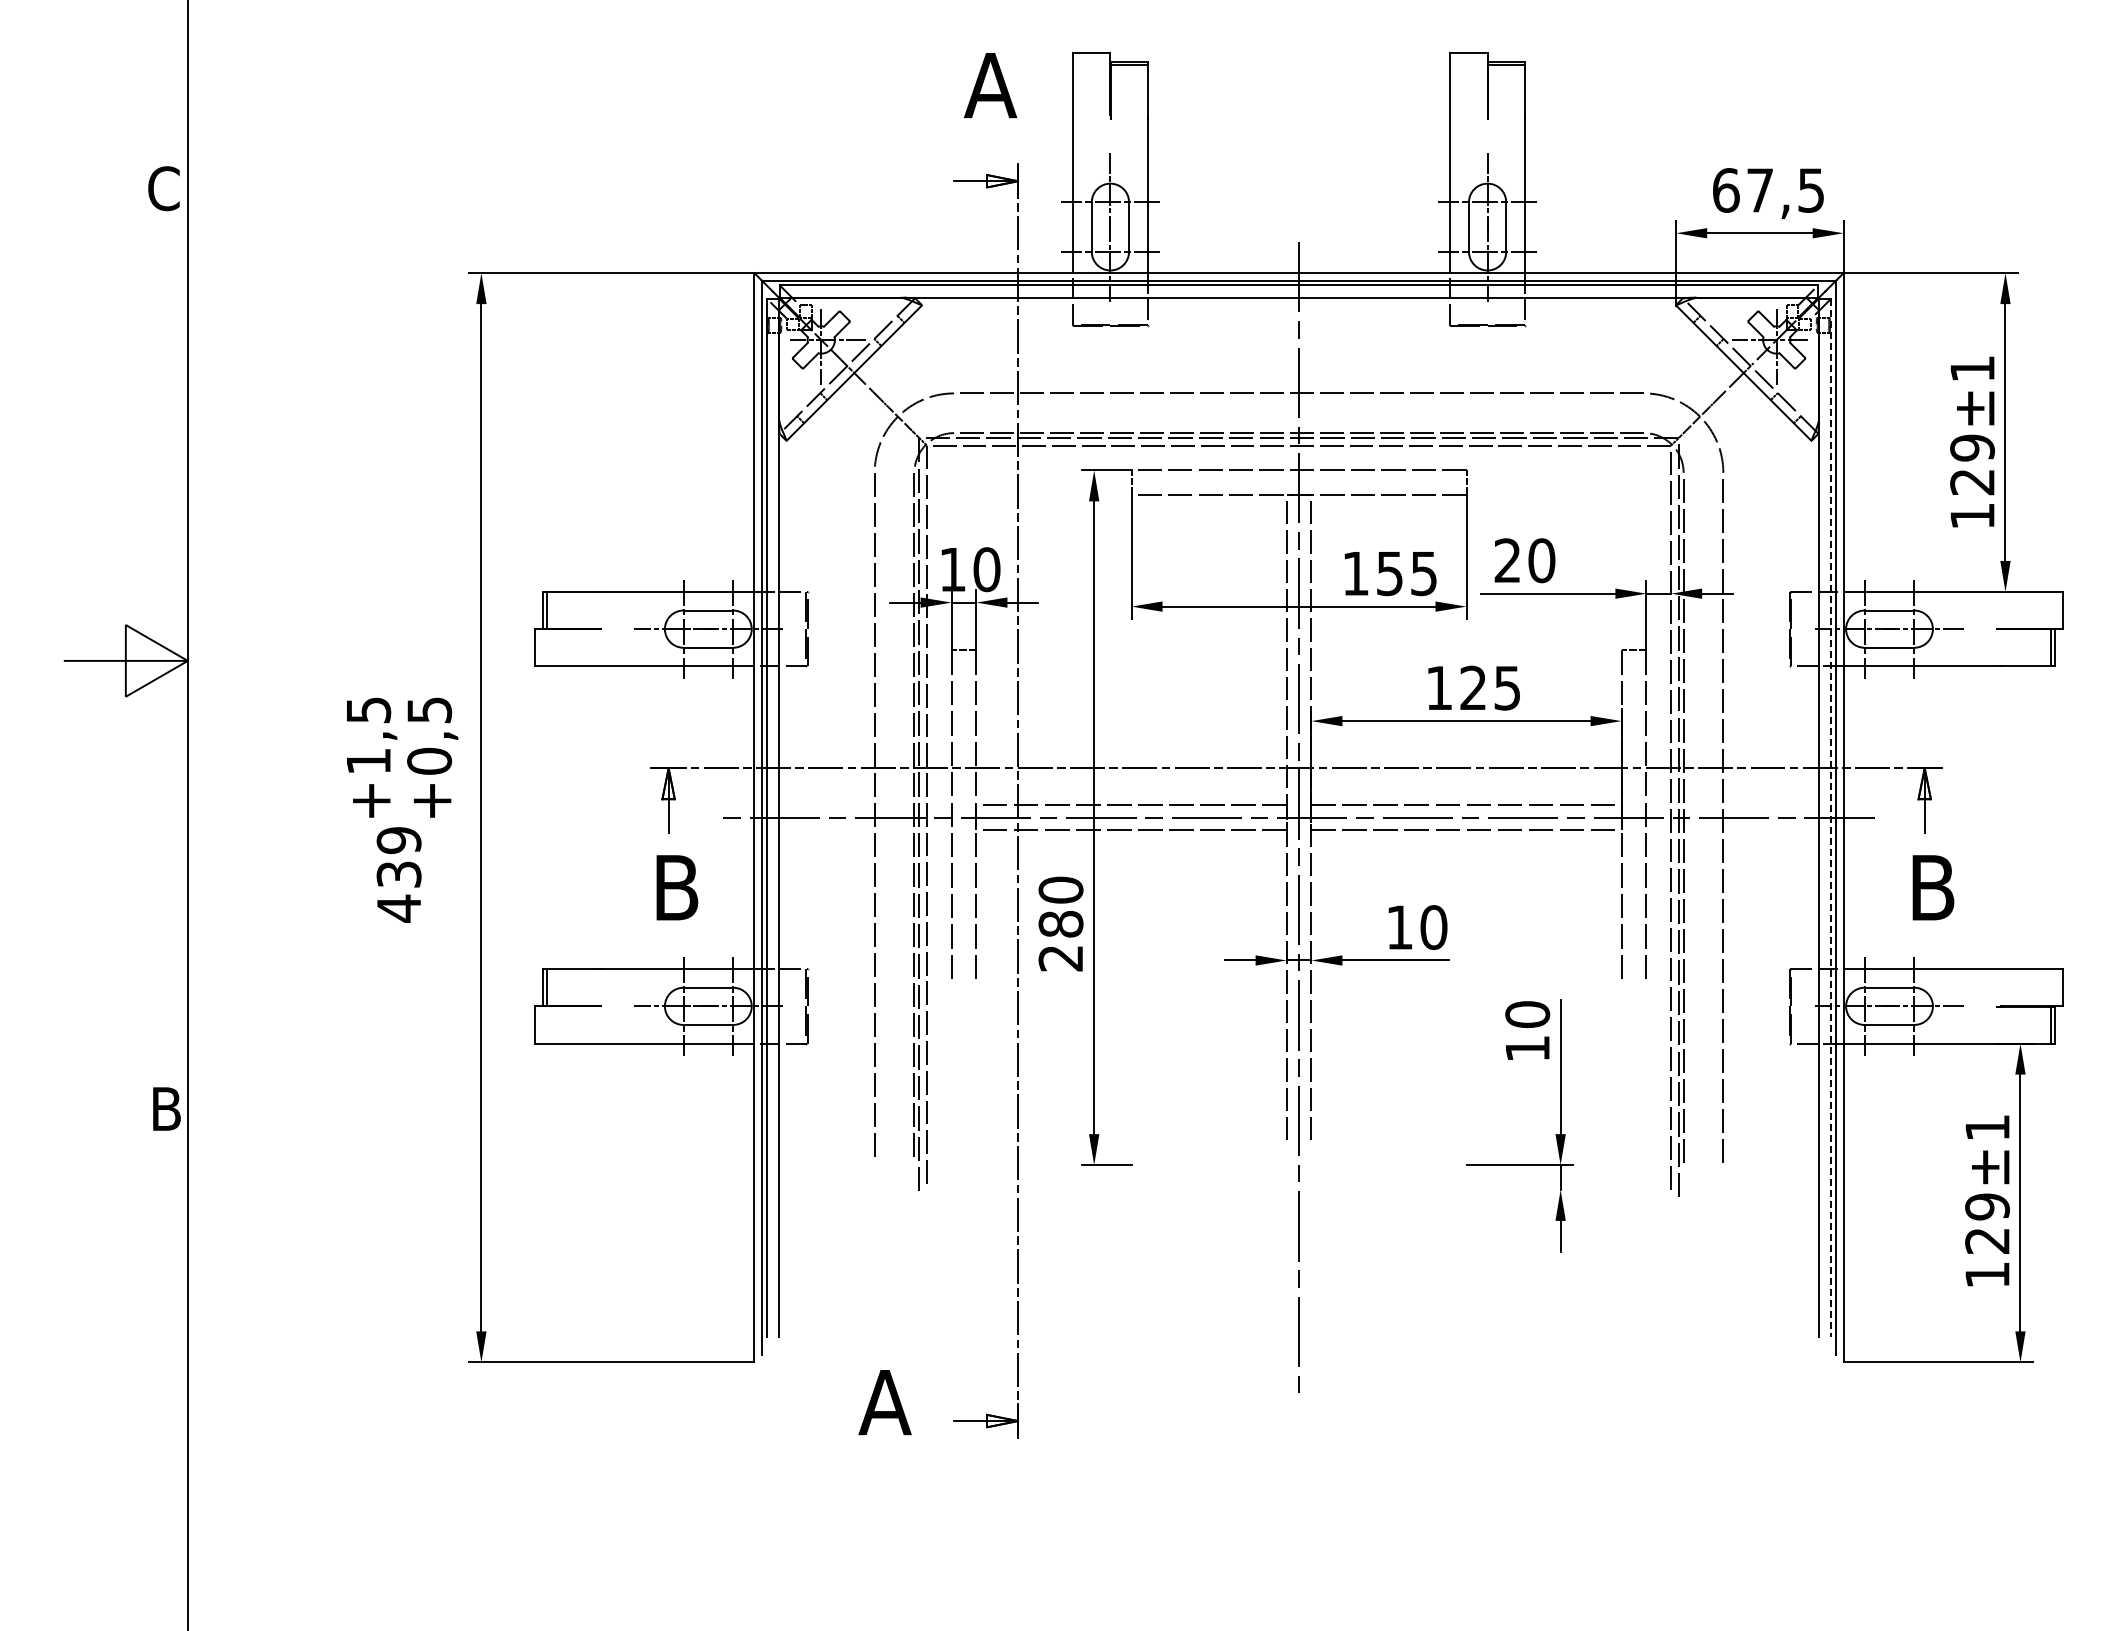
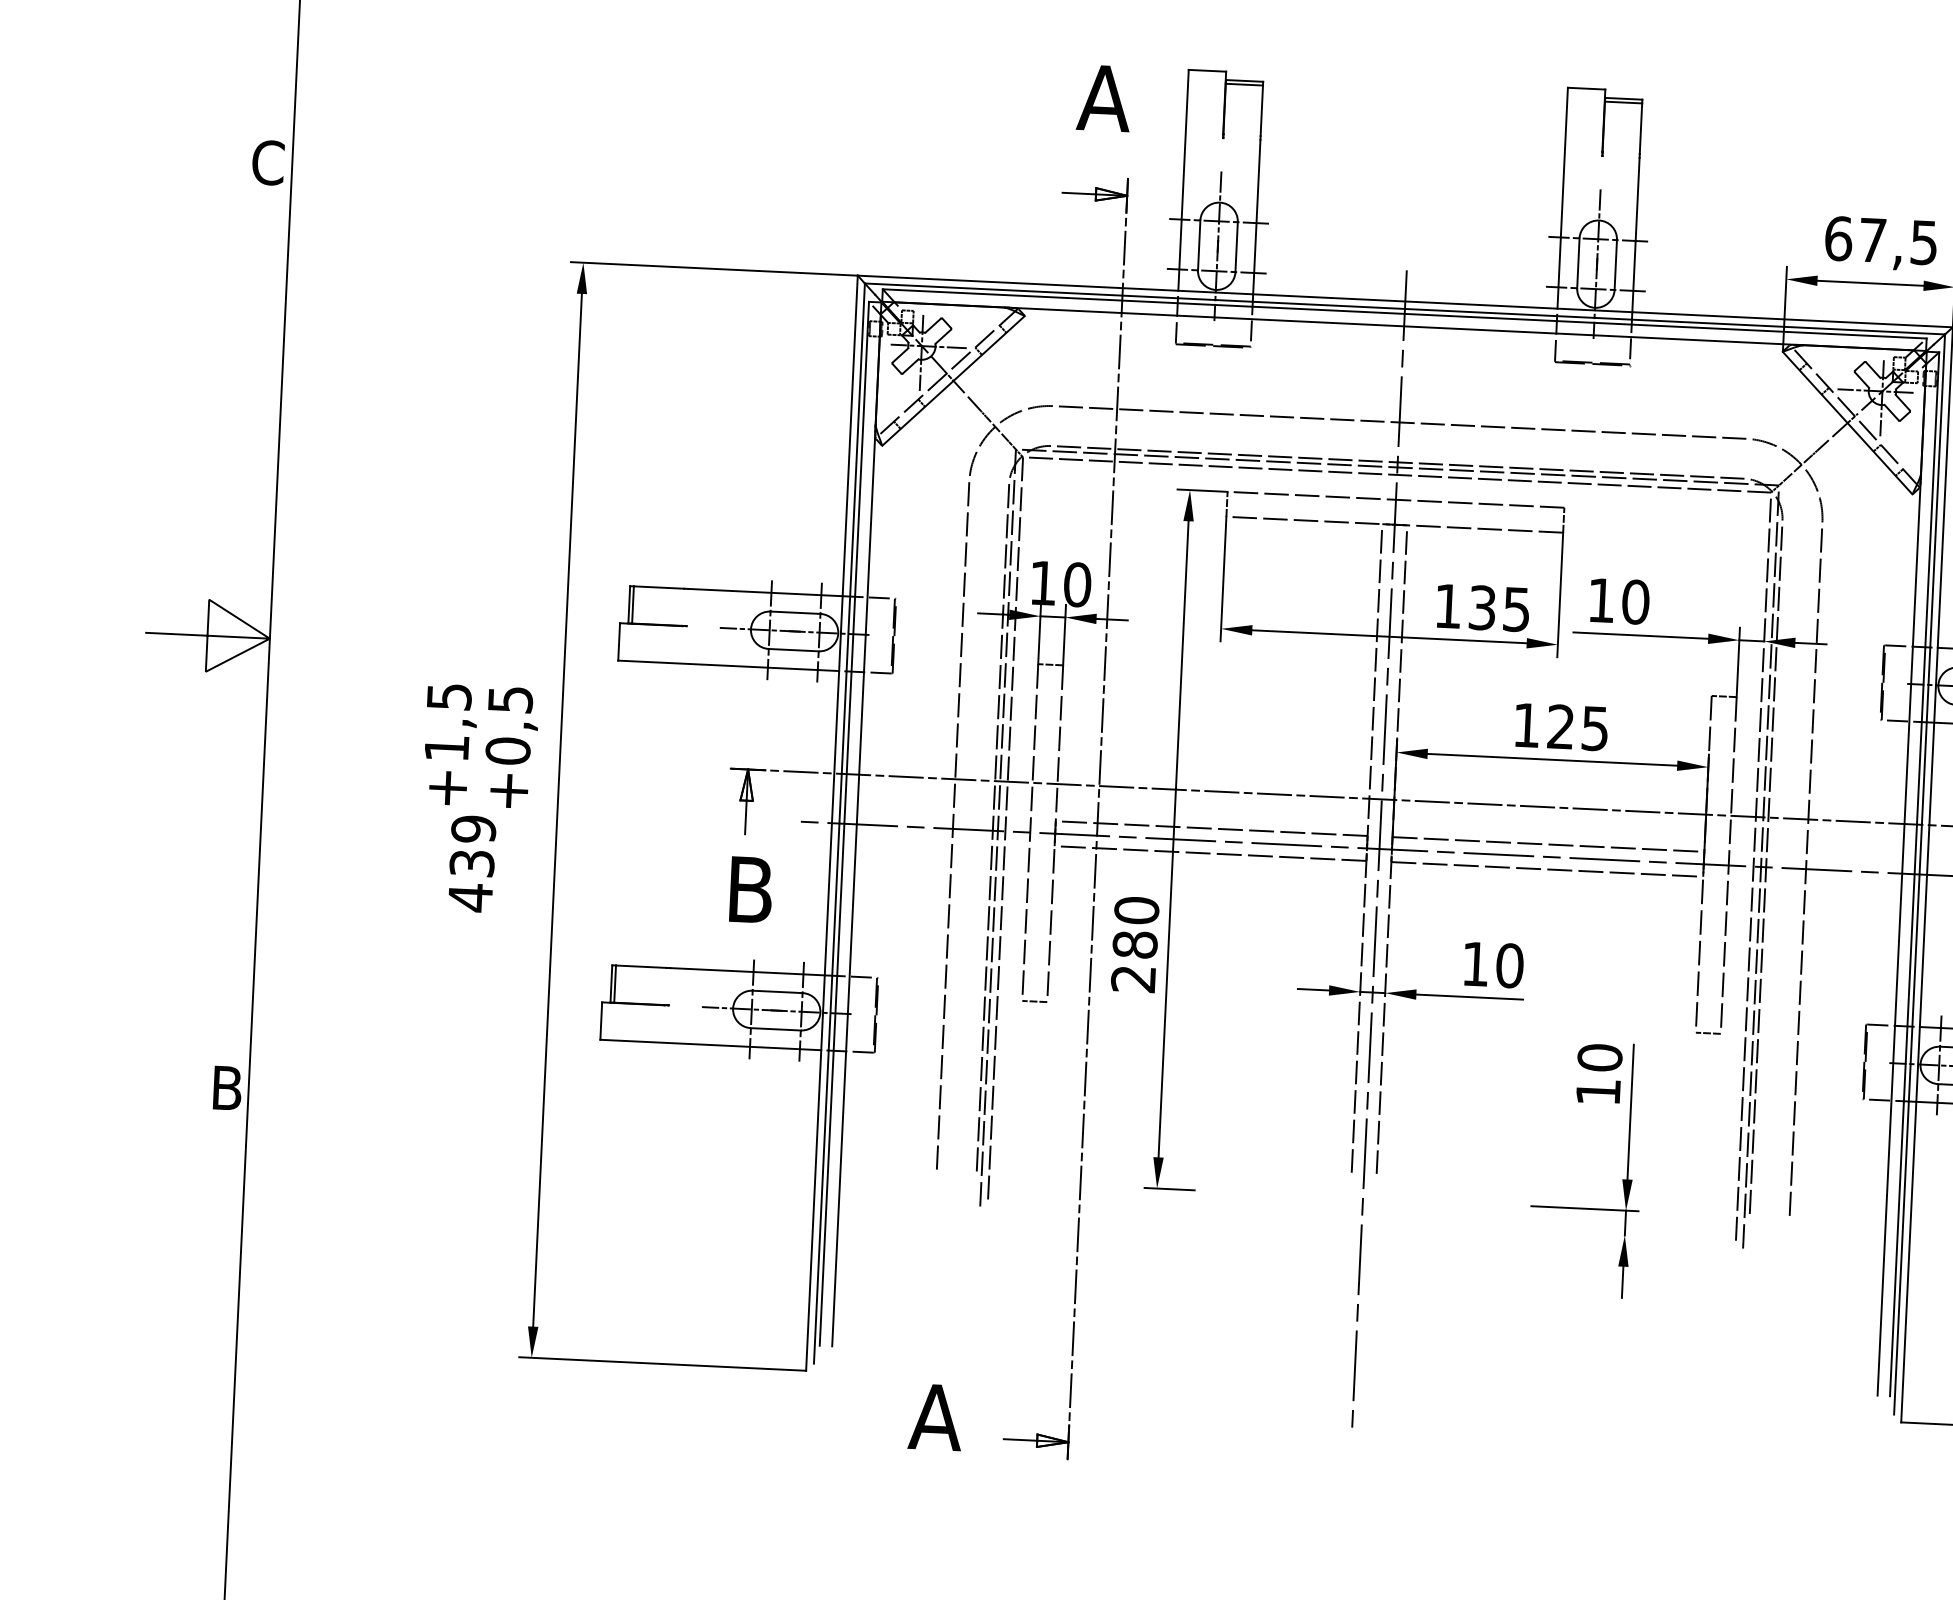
text: (1506, 560) -> (1600, 600), 20 -> 10
text: (1389, 573) -> (1482, 607), 155 -> 135
line: (1831, 818) -> (1914, 875), dashed -> solid
line: (963, 985) -> (1034, 1001), added
line: (1633, 985) -> (1707, 1033), added

